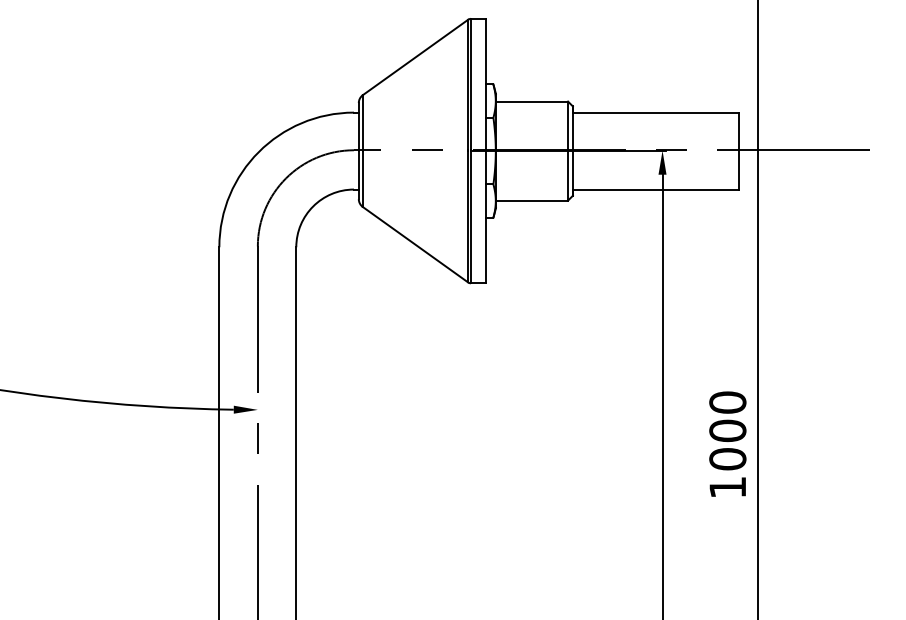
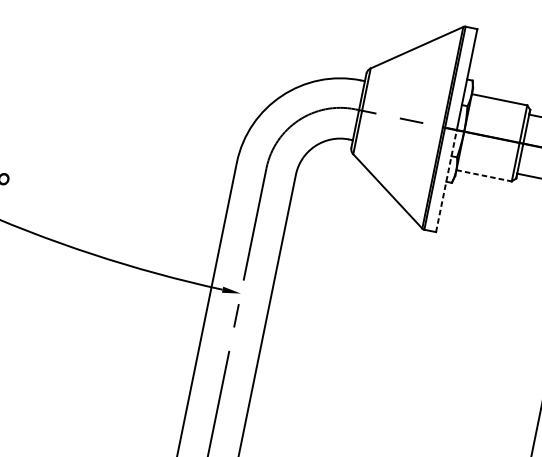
line: (532, 200) -> (484, 175), solid -> dashed
line: (486, 216) -> (446, 180), solid -> dashed

